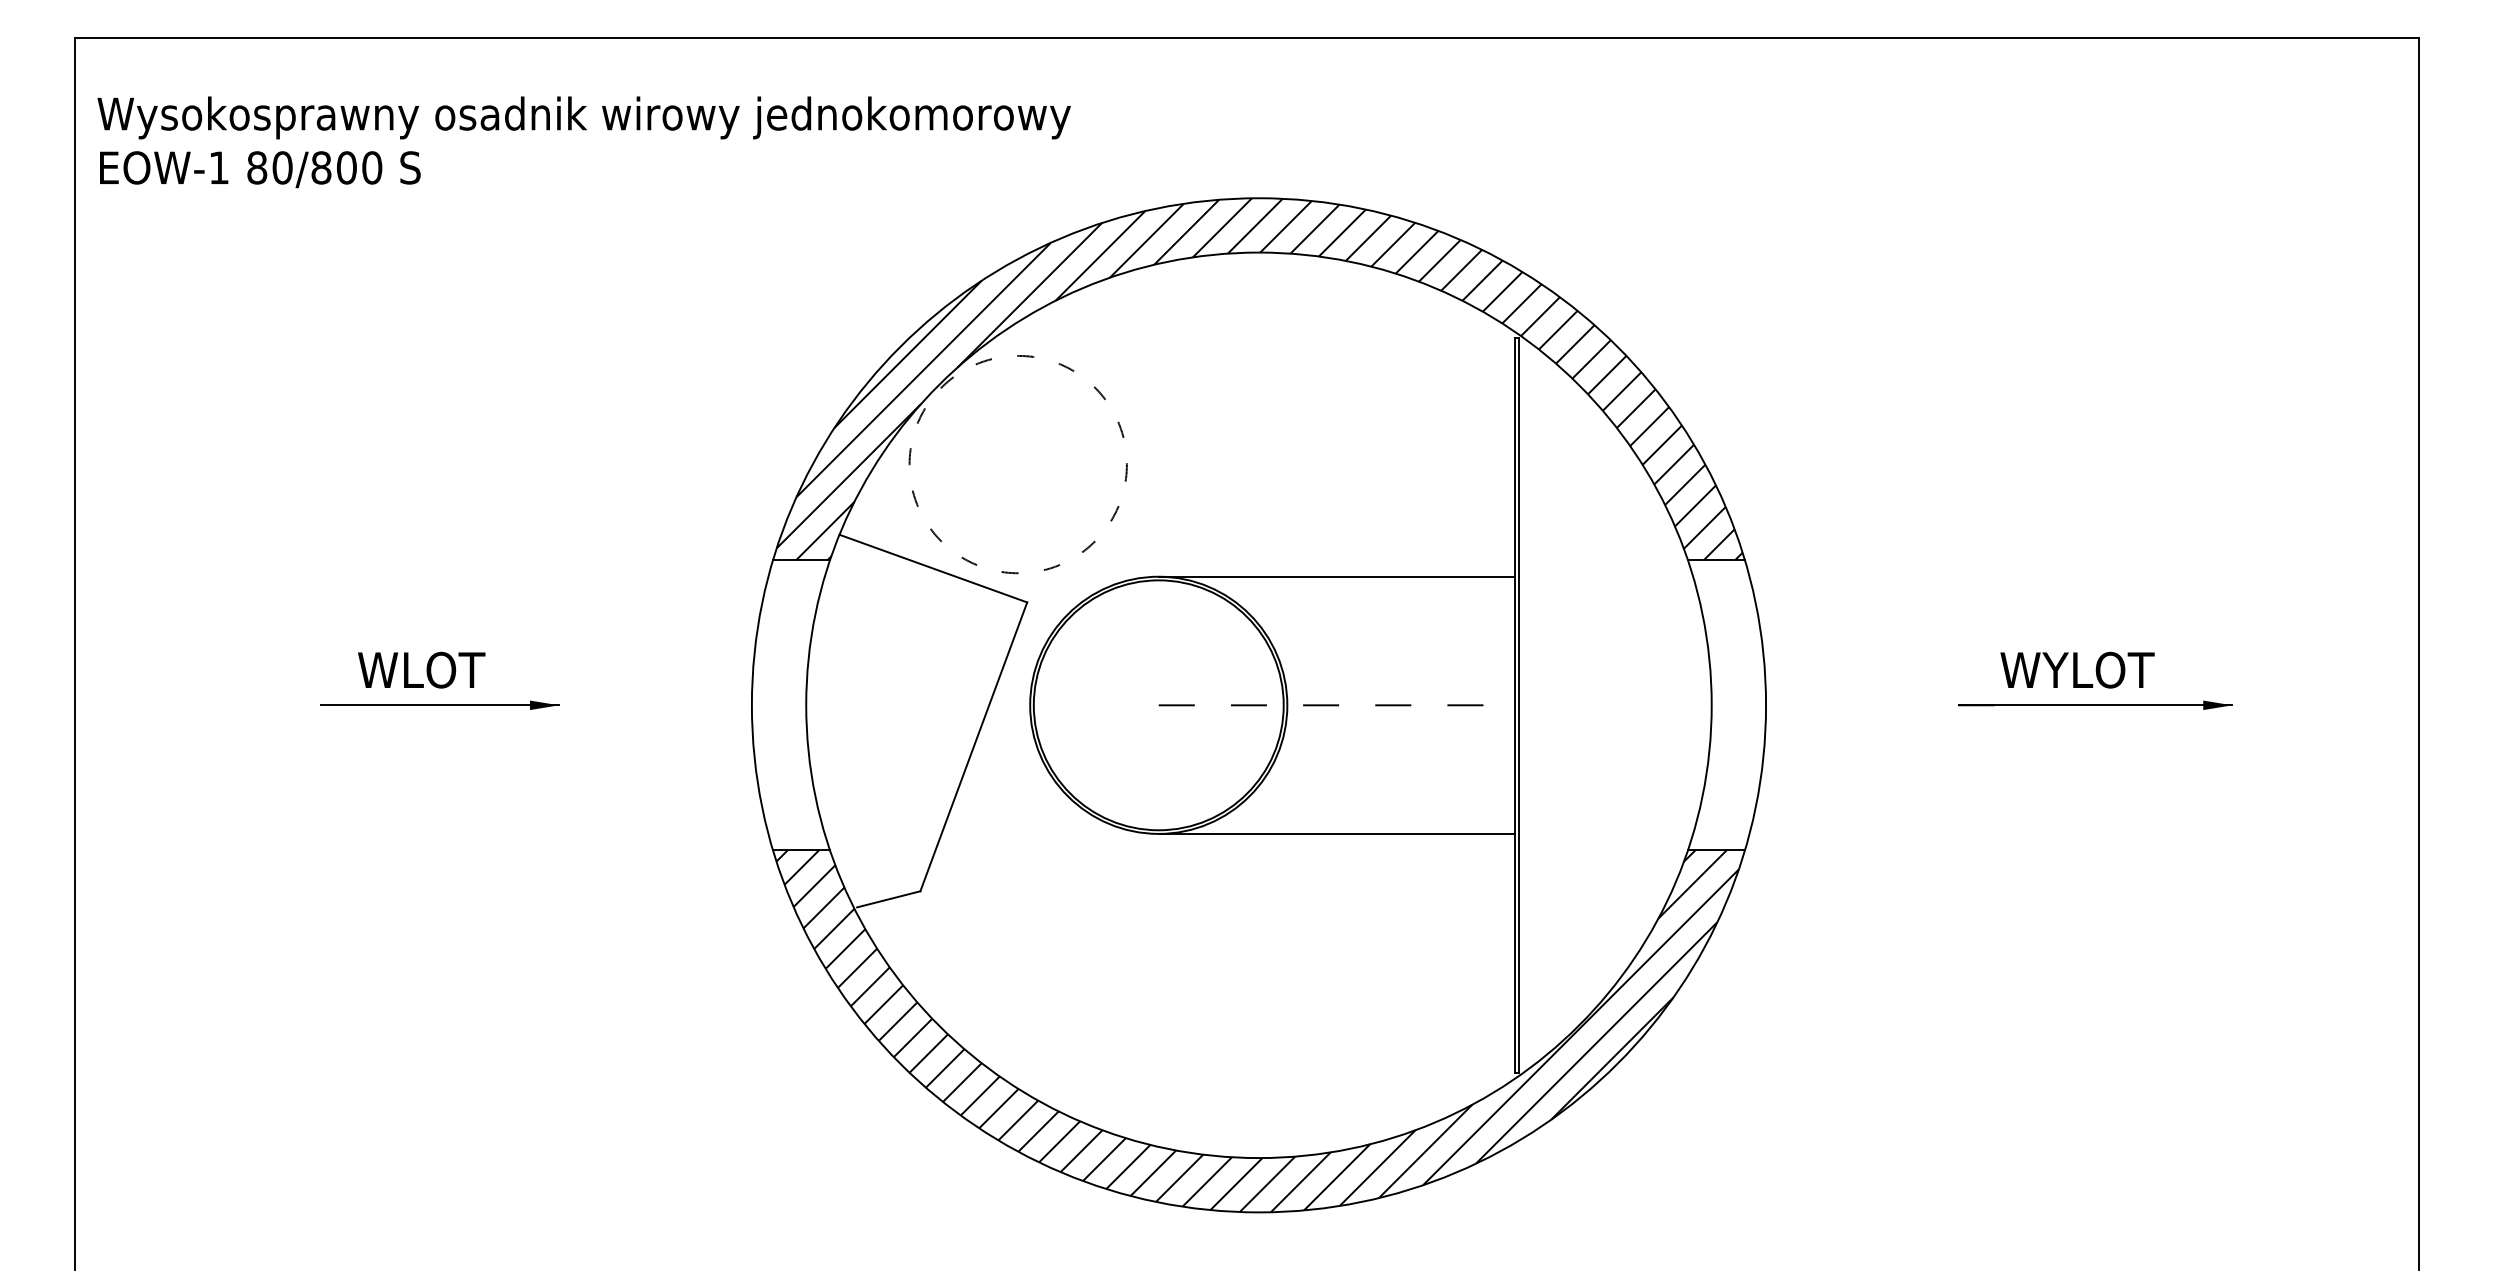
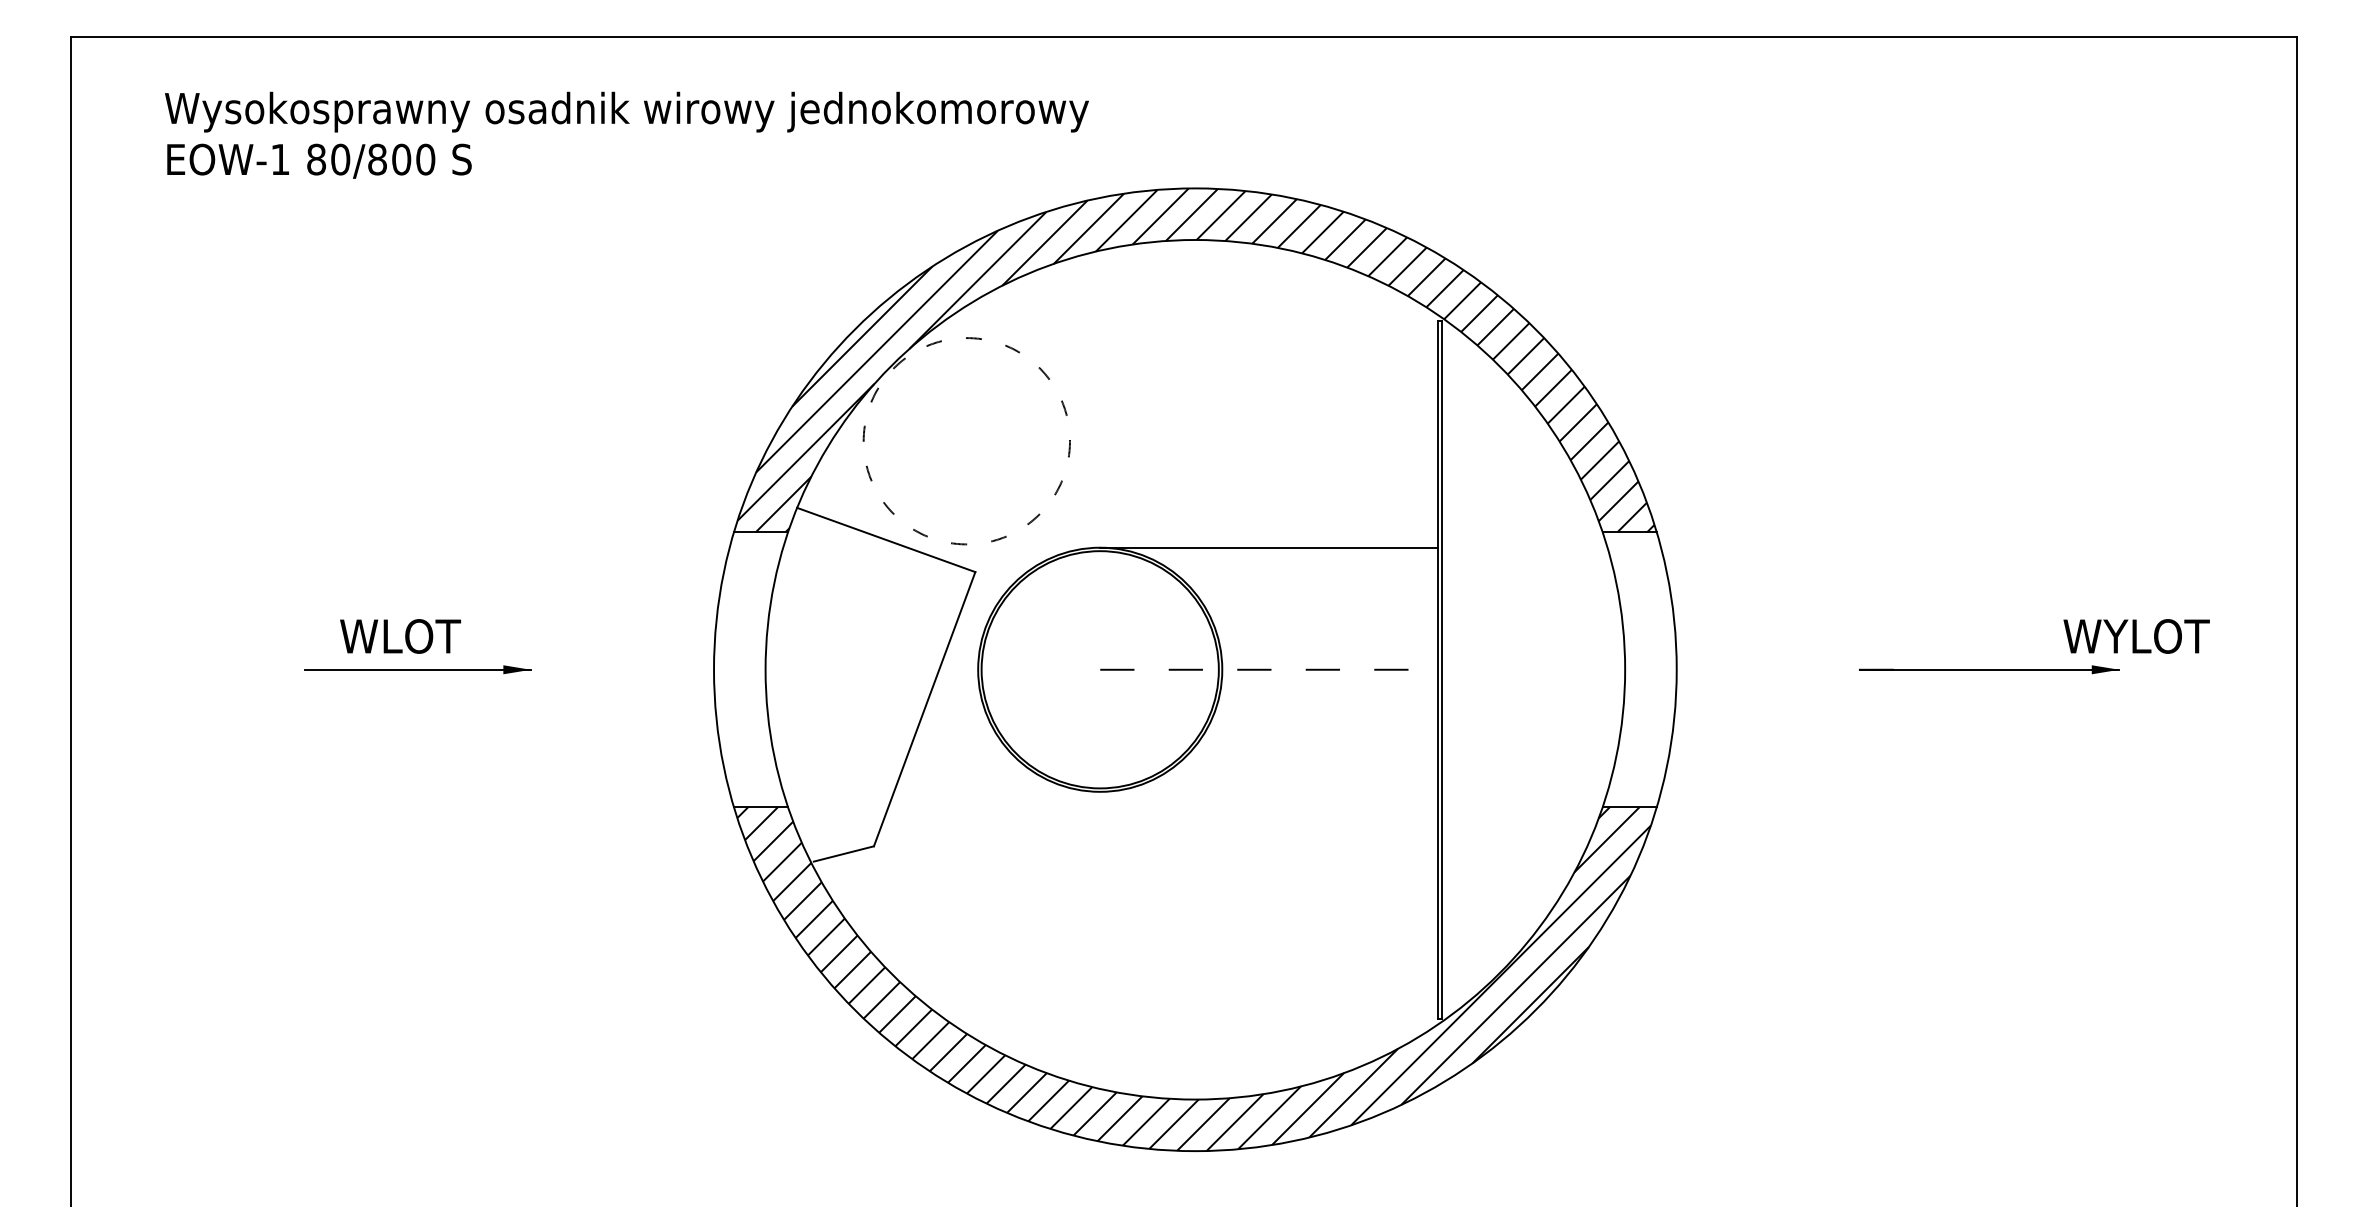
text: (583, 142) -> (626, 135), moved
text: (2077, 669) -> (2136, 635), moved
line: (1336, 833) -> (1268, 791), removed

